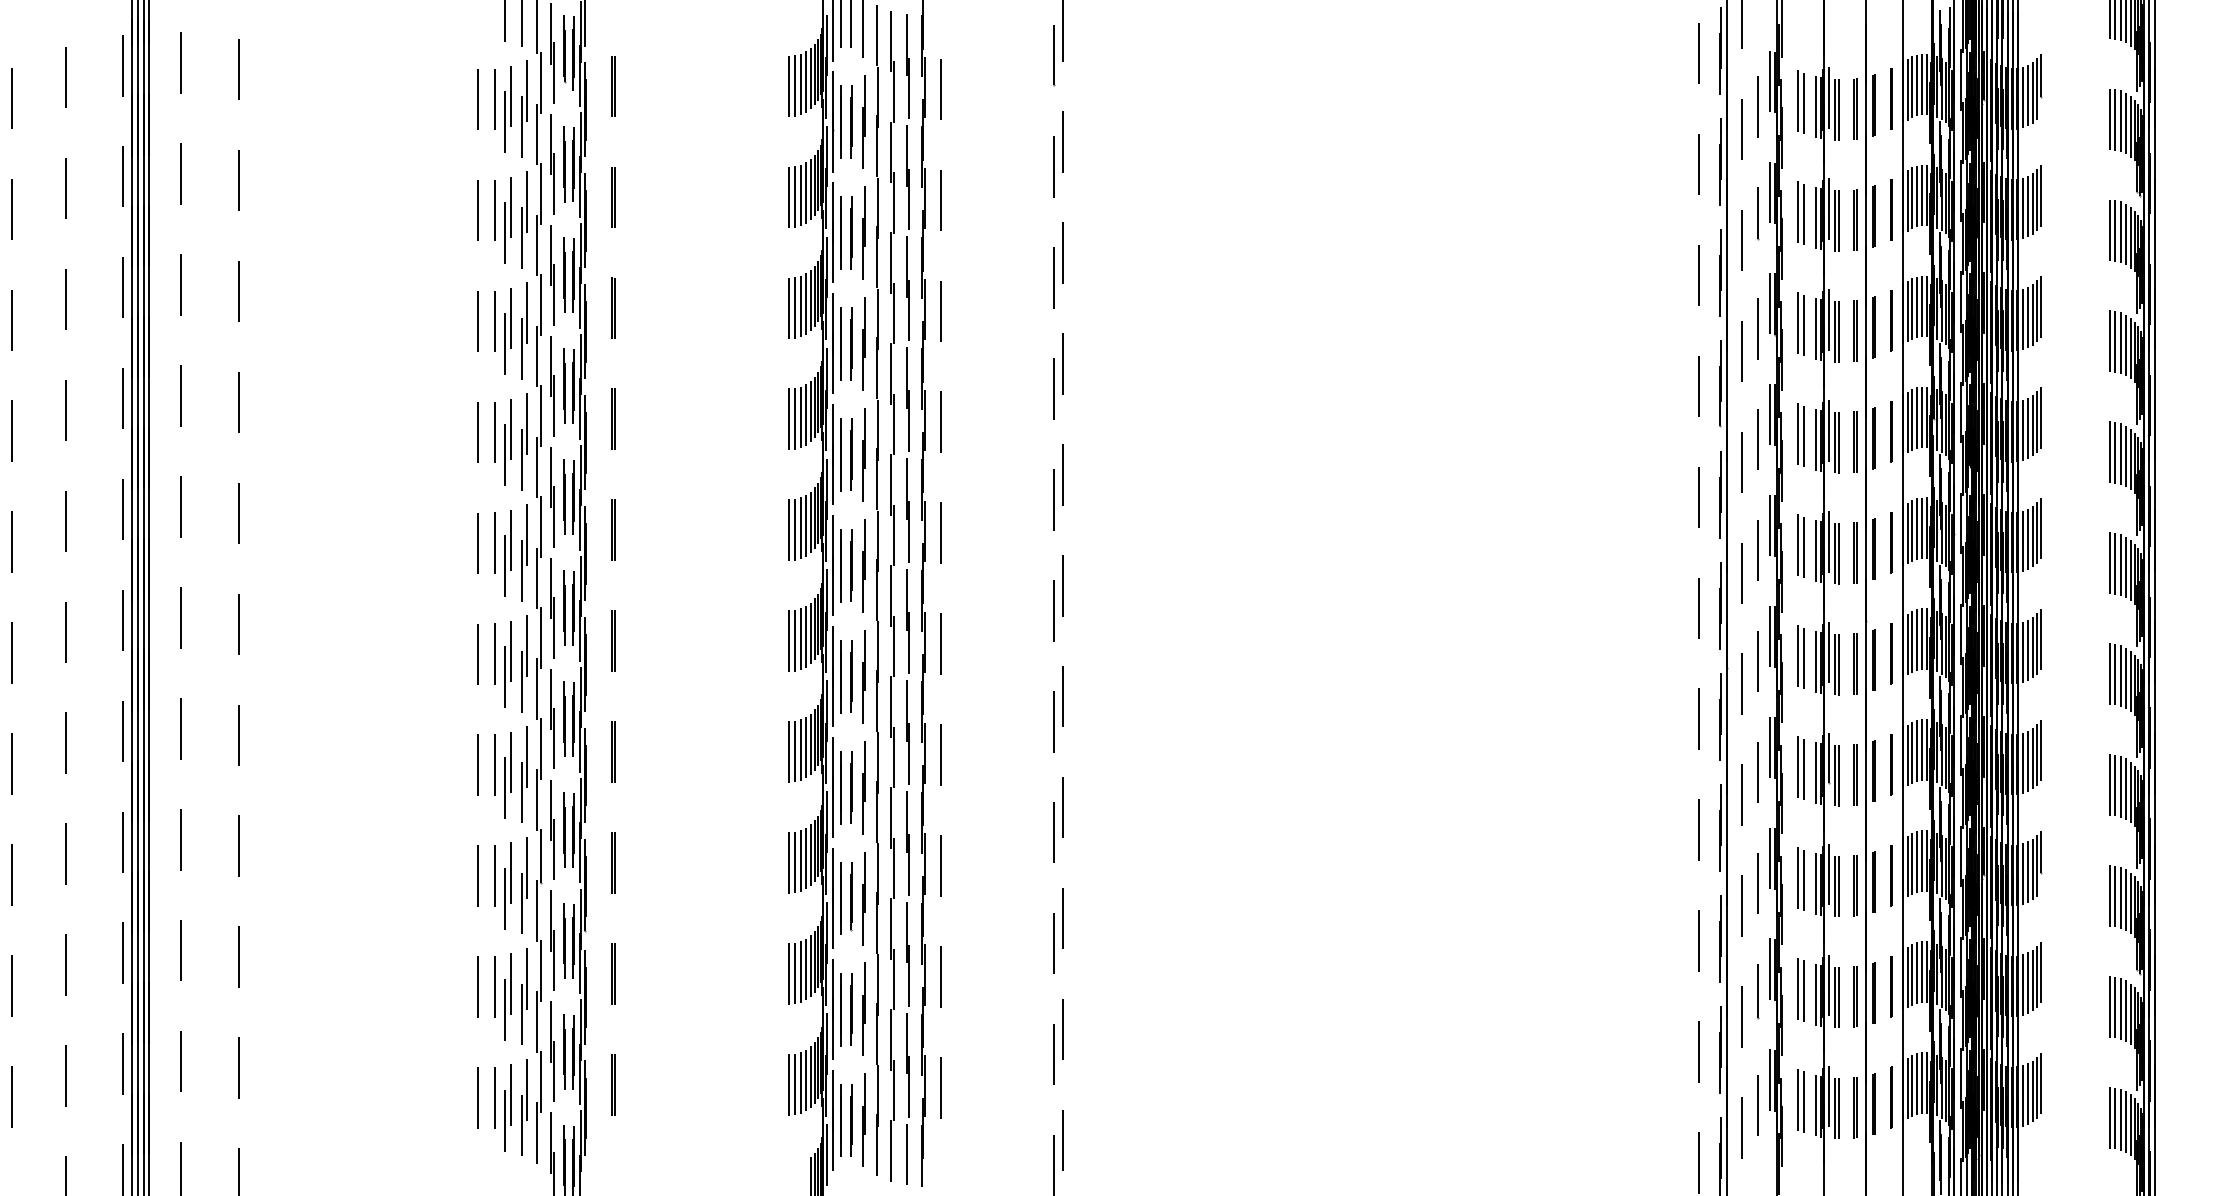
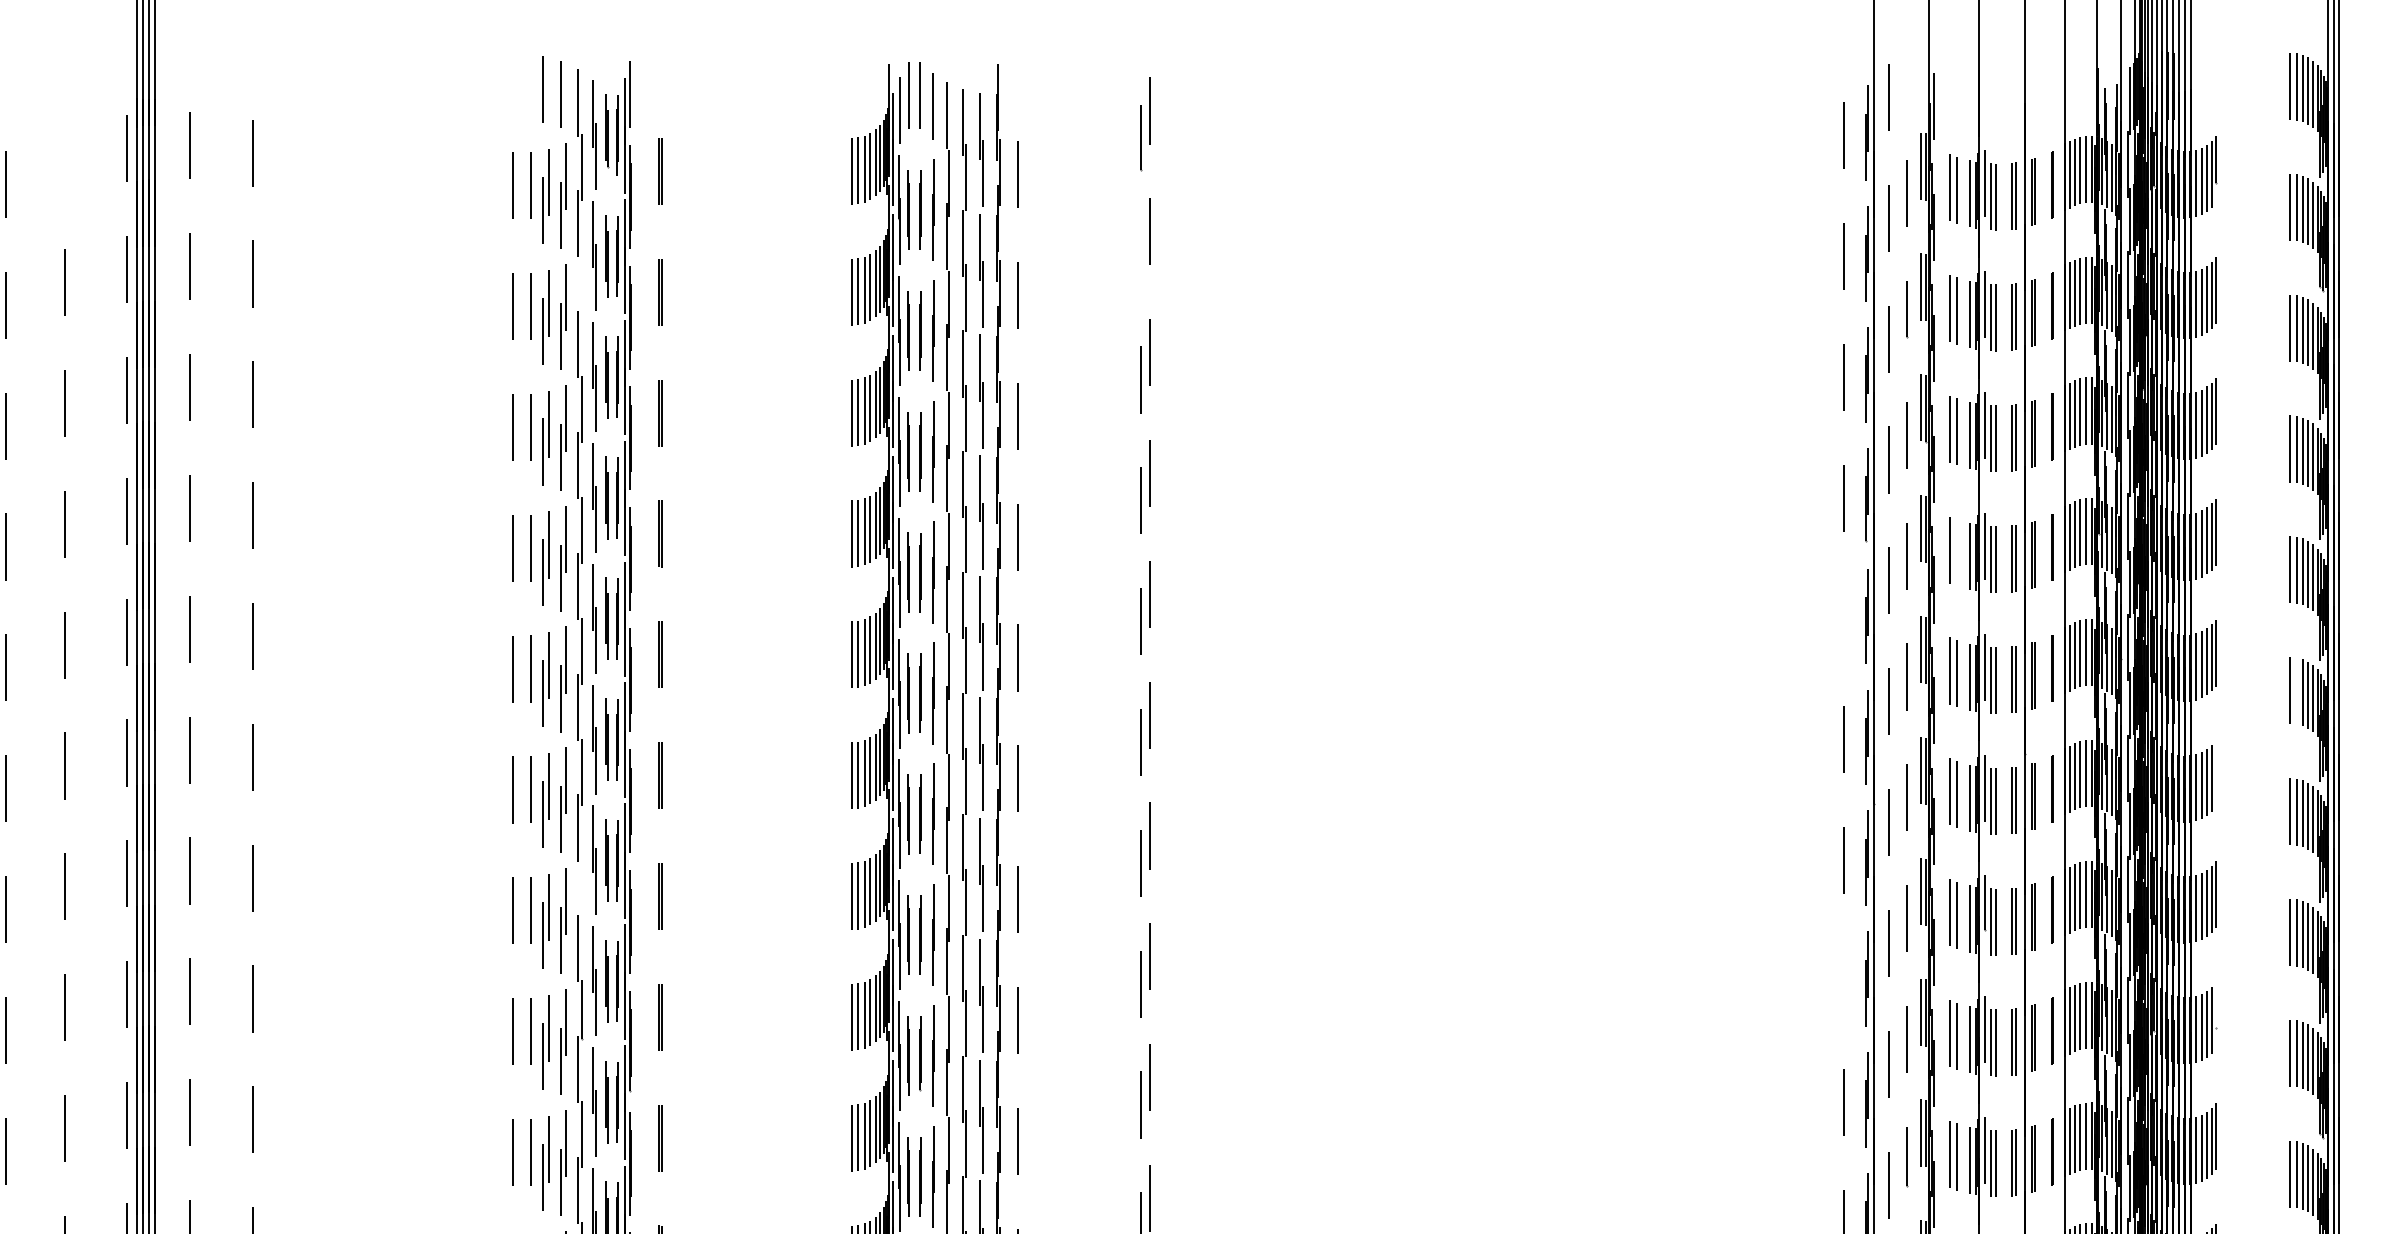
line: (66, 77) -> (64, 161), removed
line: (1054, 166) -> (1141, 258), removed
line: (541, 193) -> (582, 288), removed
line: (1803, 436) -> (1956, 552), removed
line: (1699, 497) -> (1843, 619), removed
line: (2115, 563) -> (2296, 691), removed
line: (2041, 639) -> (2216, 773), removed
line: (541, 748) -> (582, 892), removed
line: (1699, 830) -> (1843, 981), removed
line: (2041, 851) -> (2216, 1004), removed

